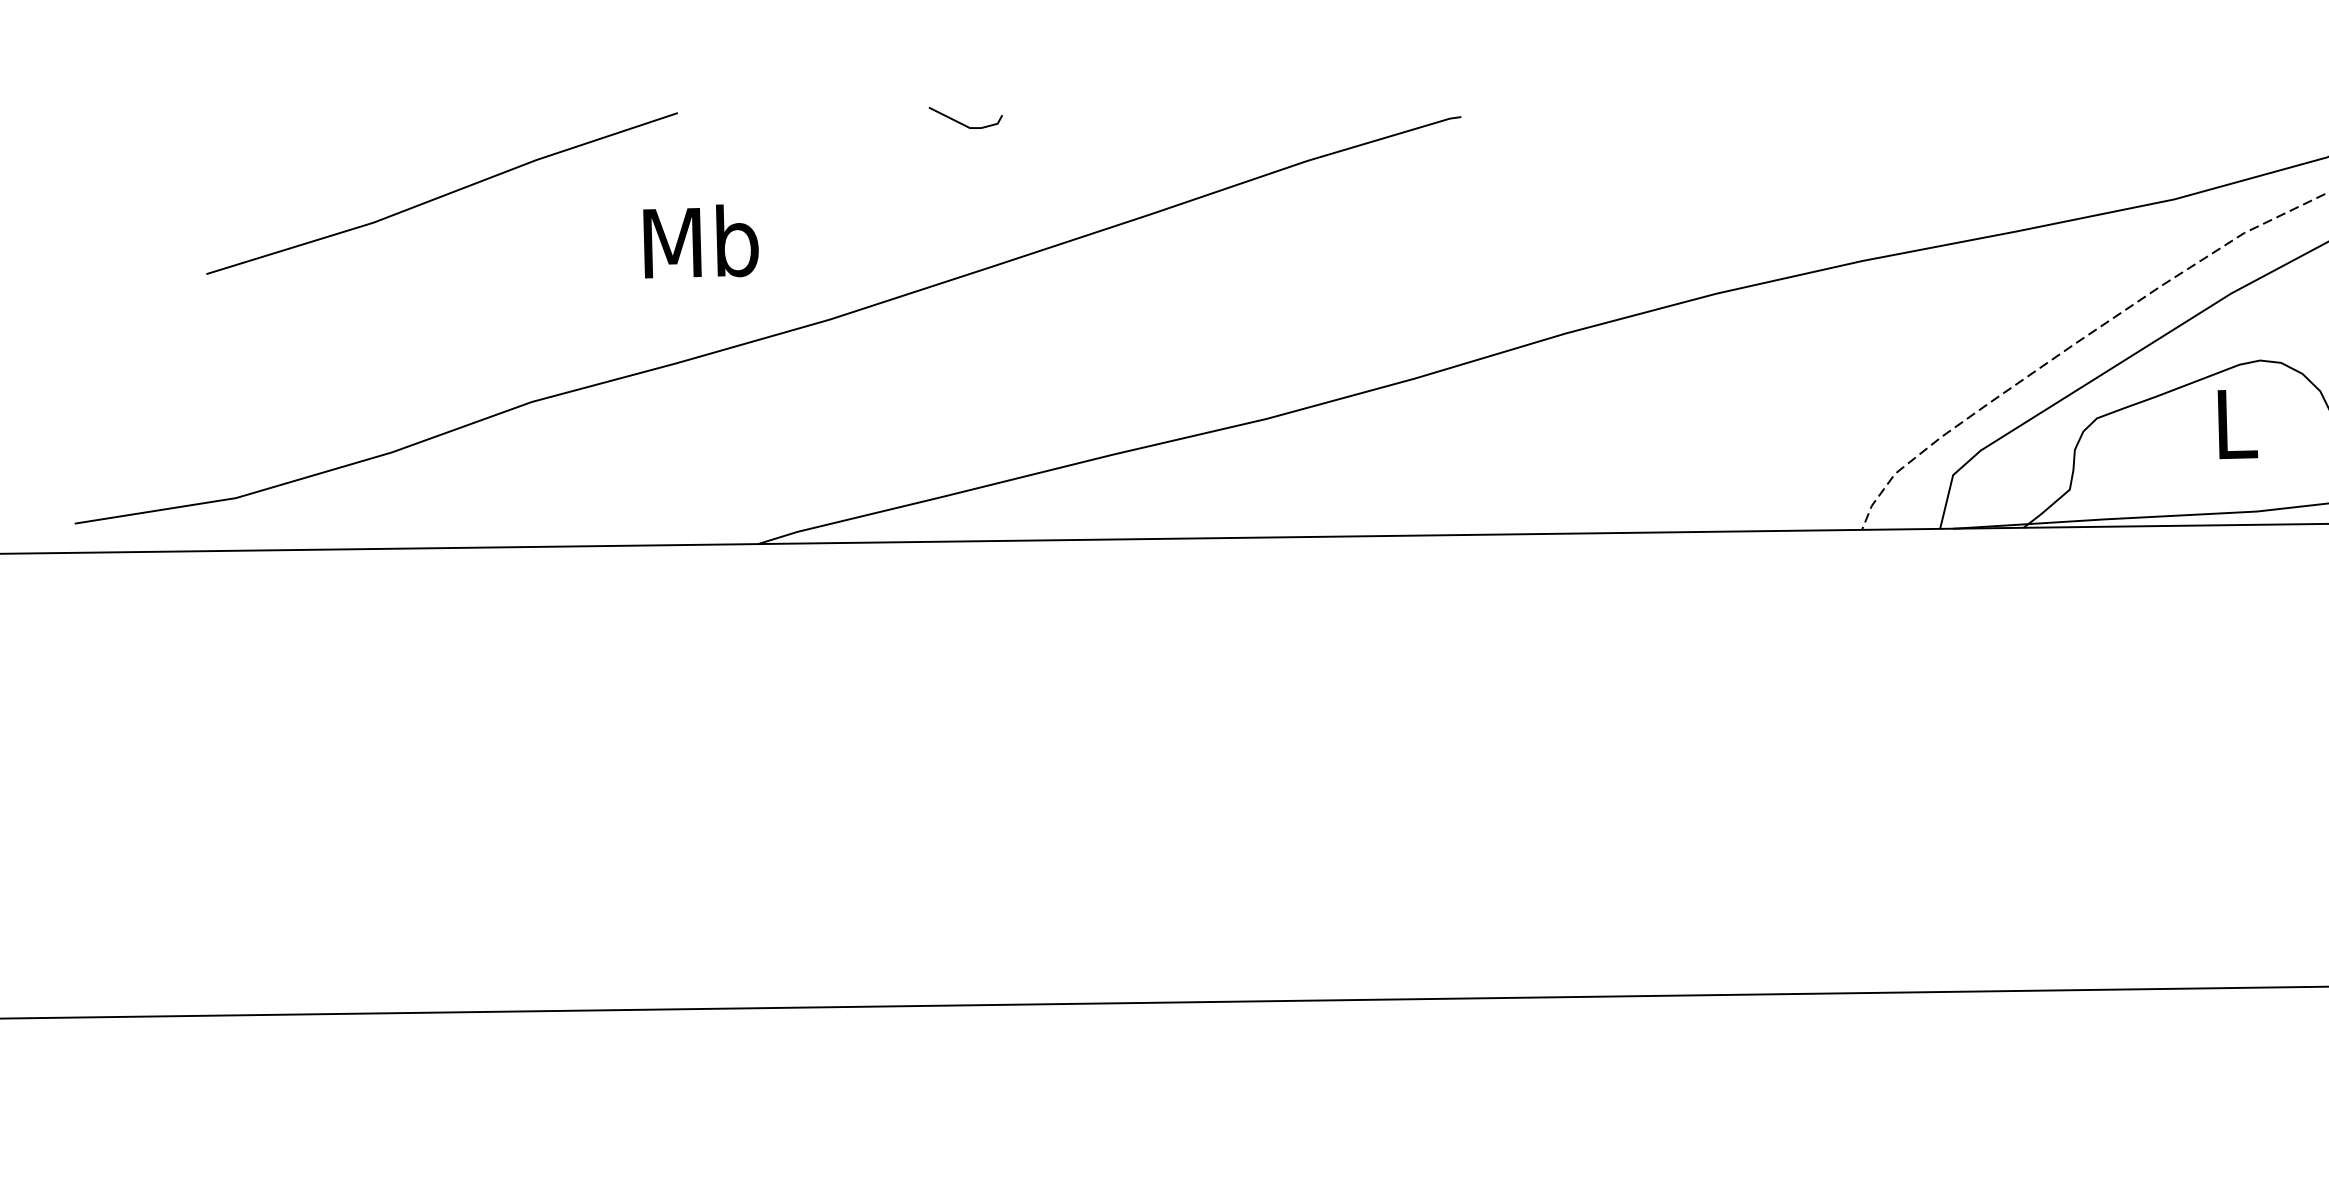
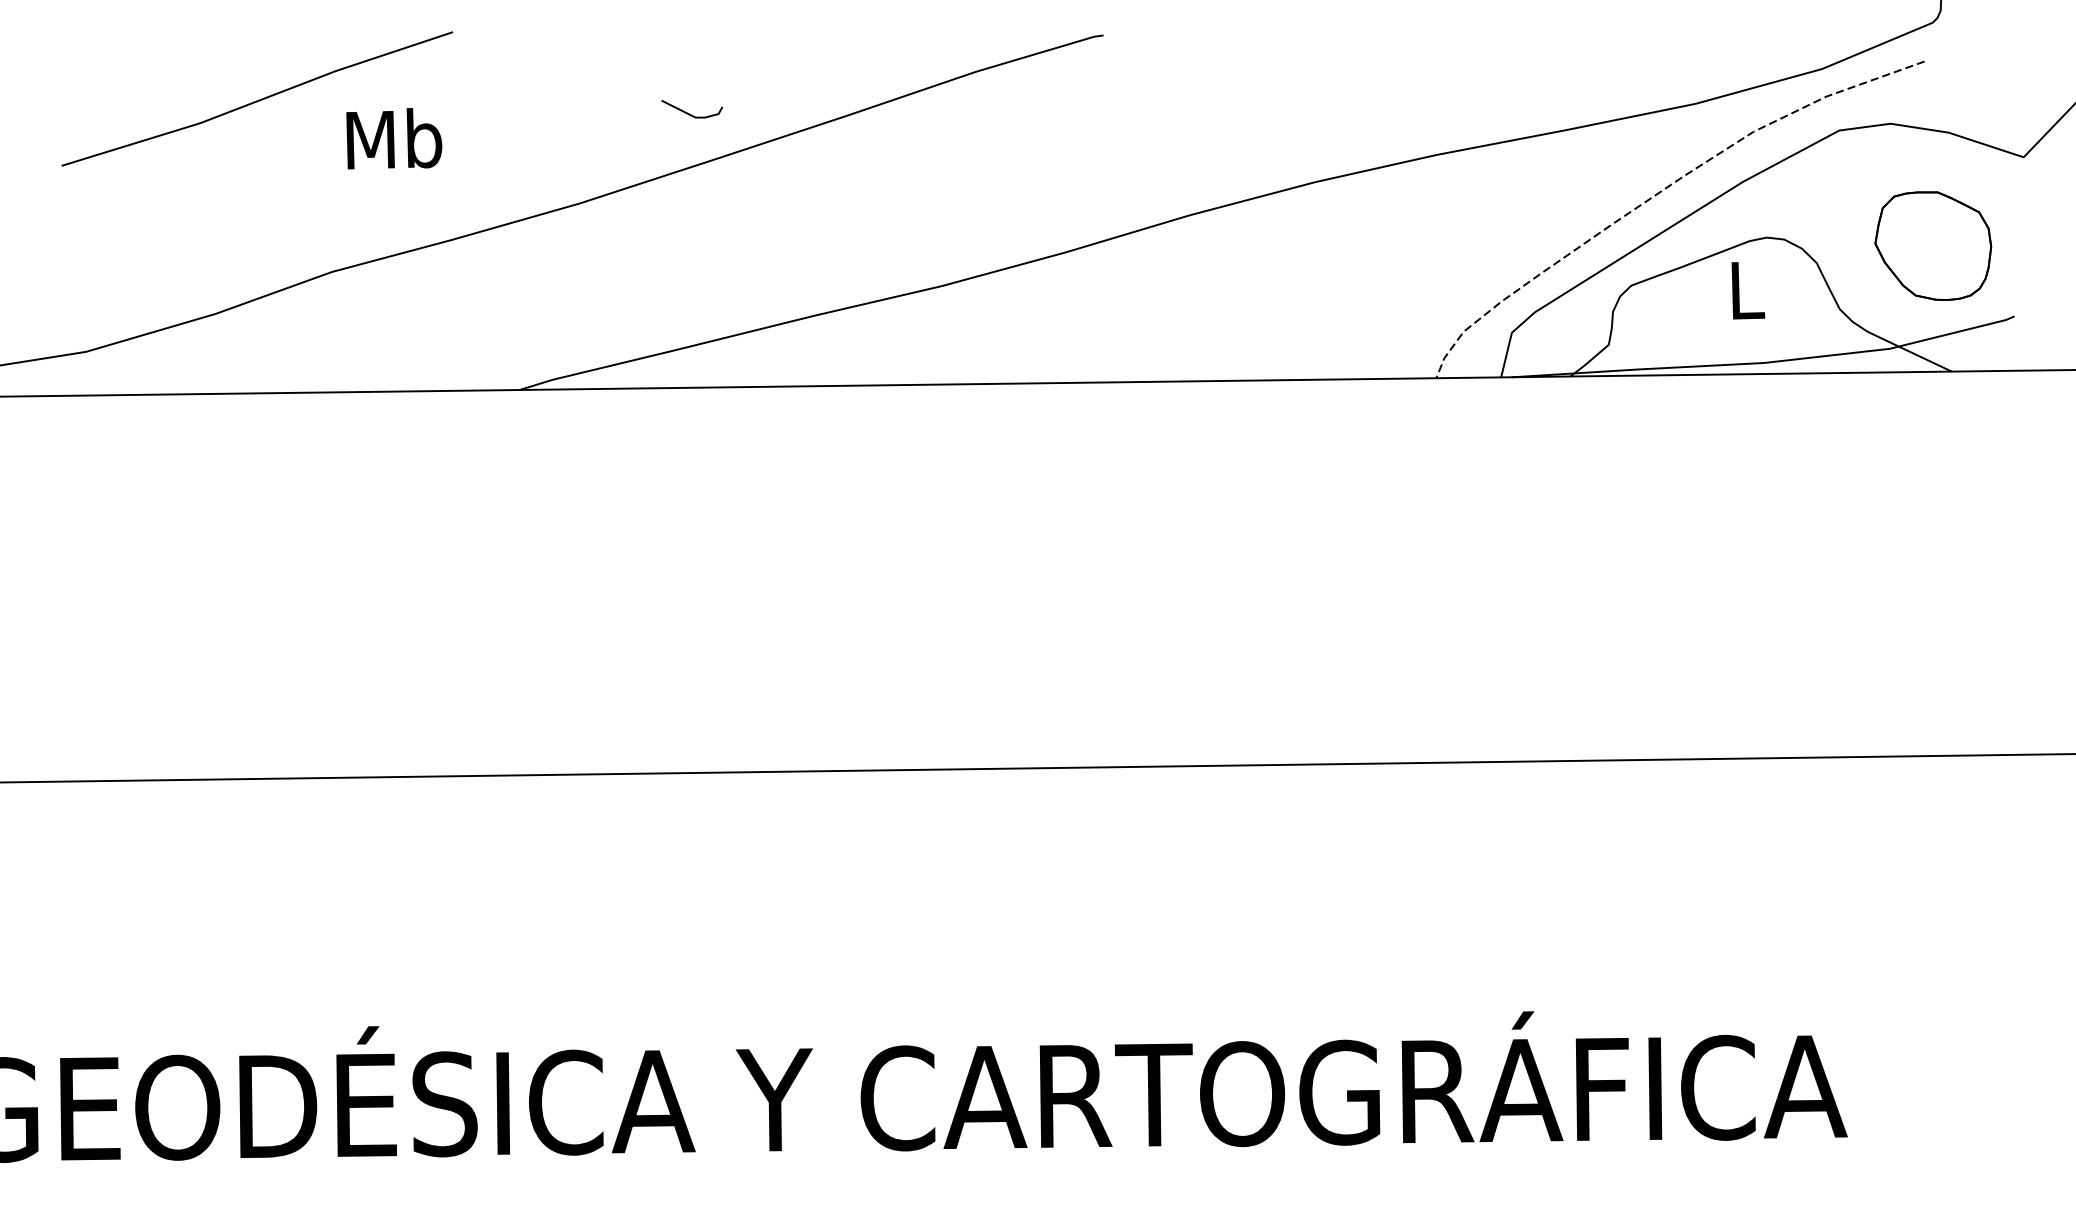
line: (962, 123) -> (689, 113), moved
text: (701, 241) -> (394, 138), moved

